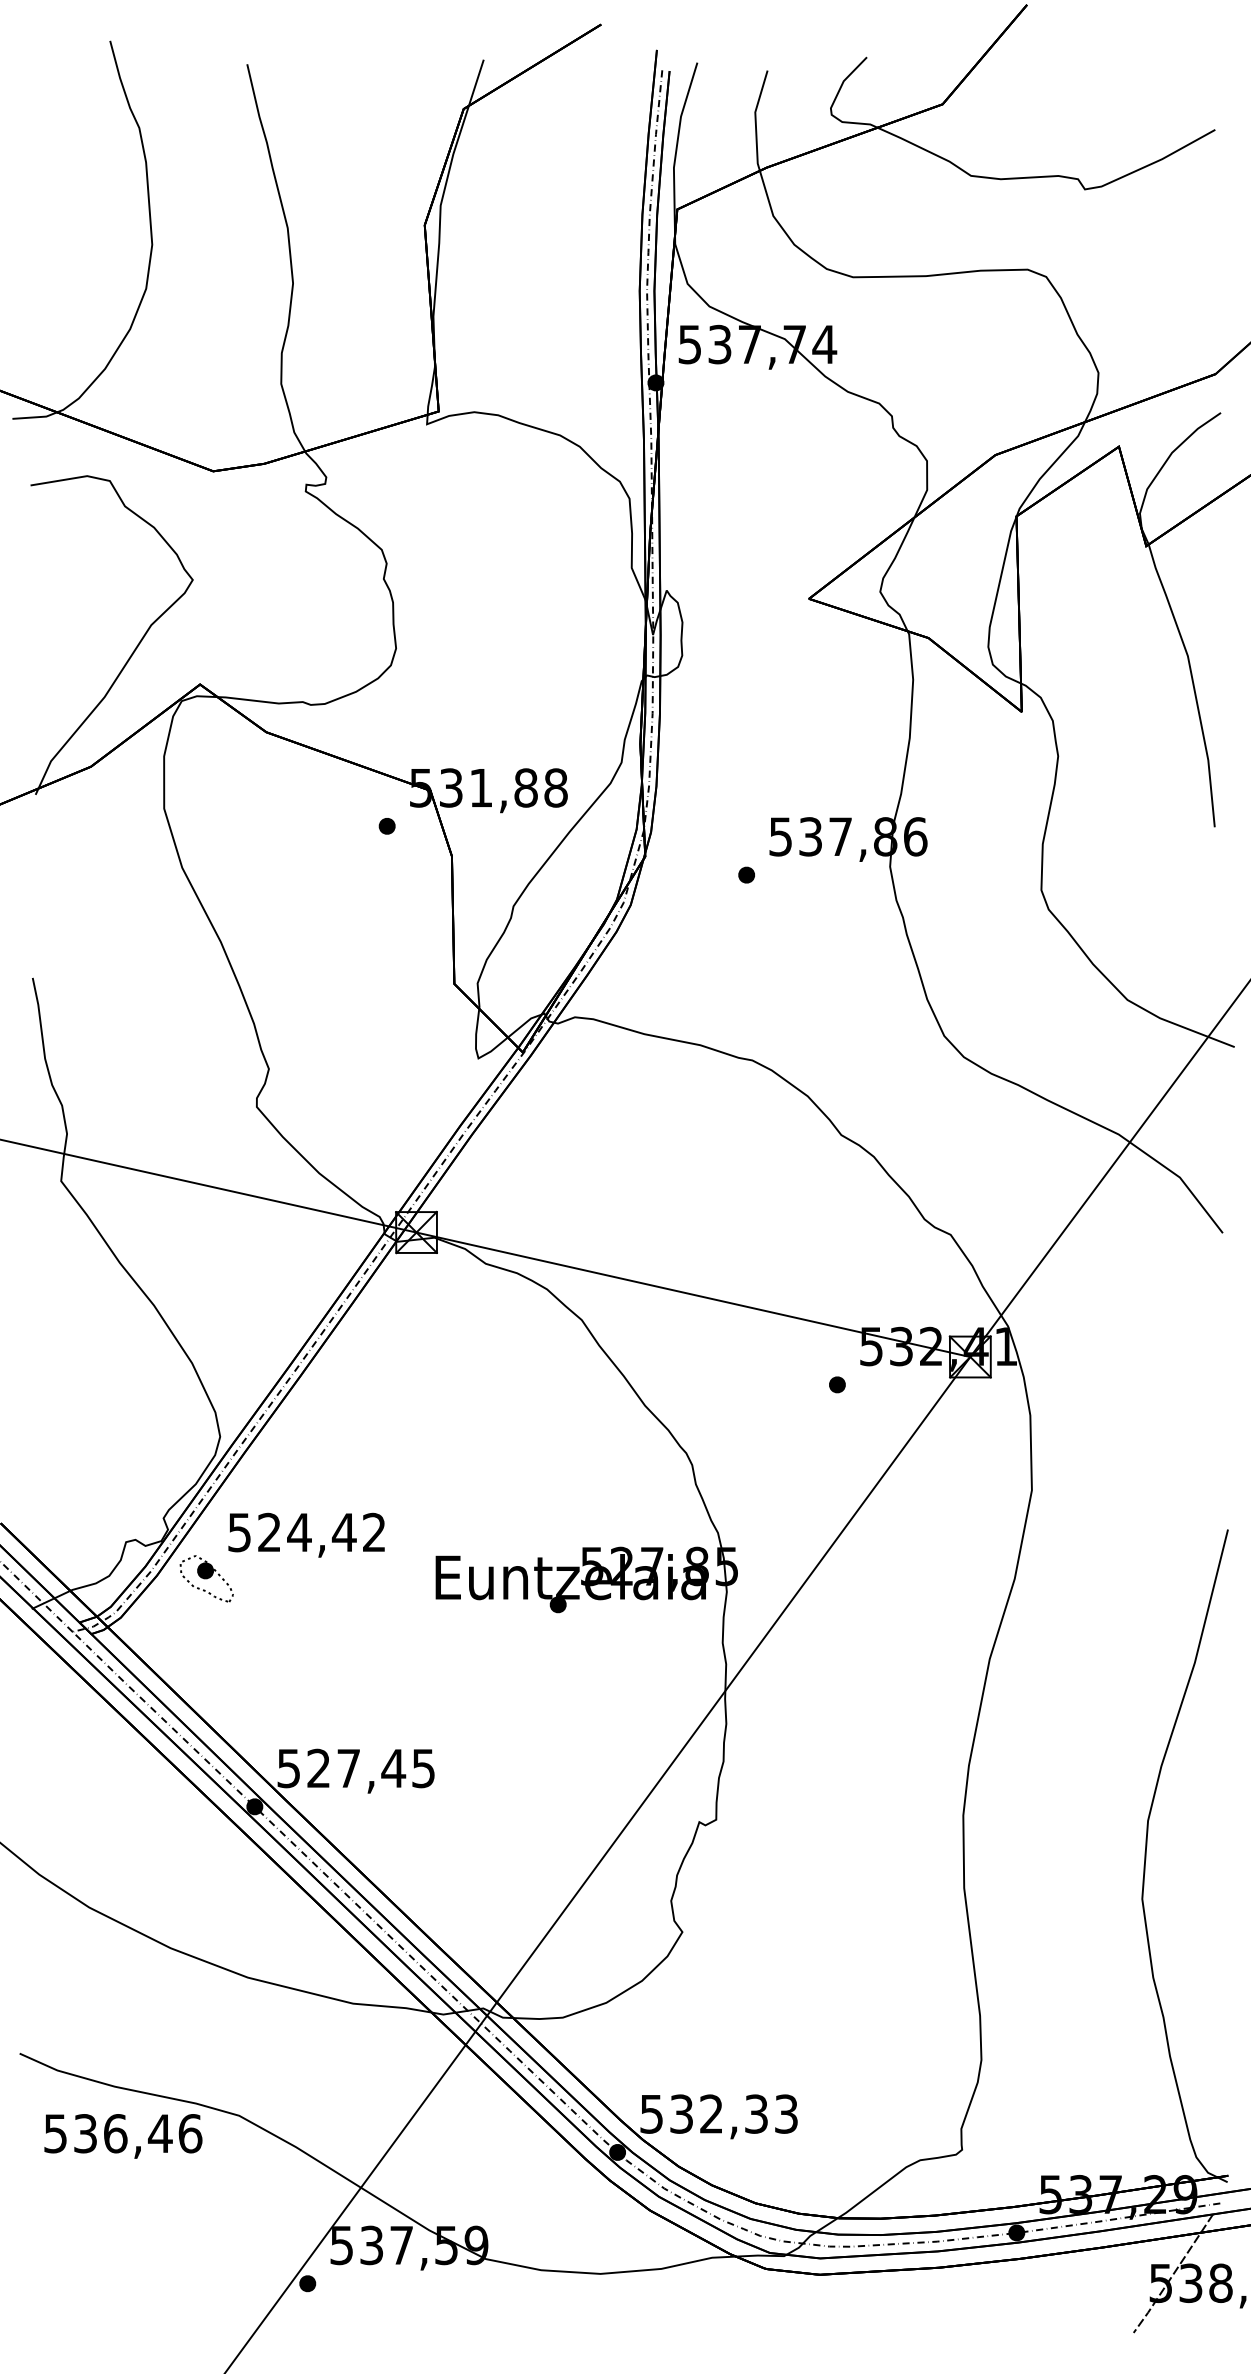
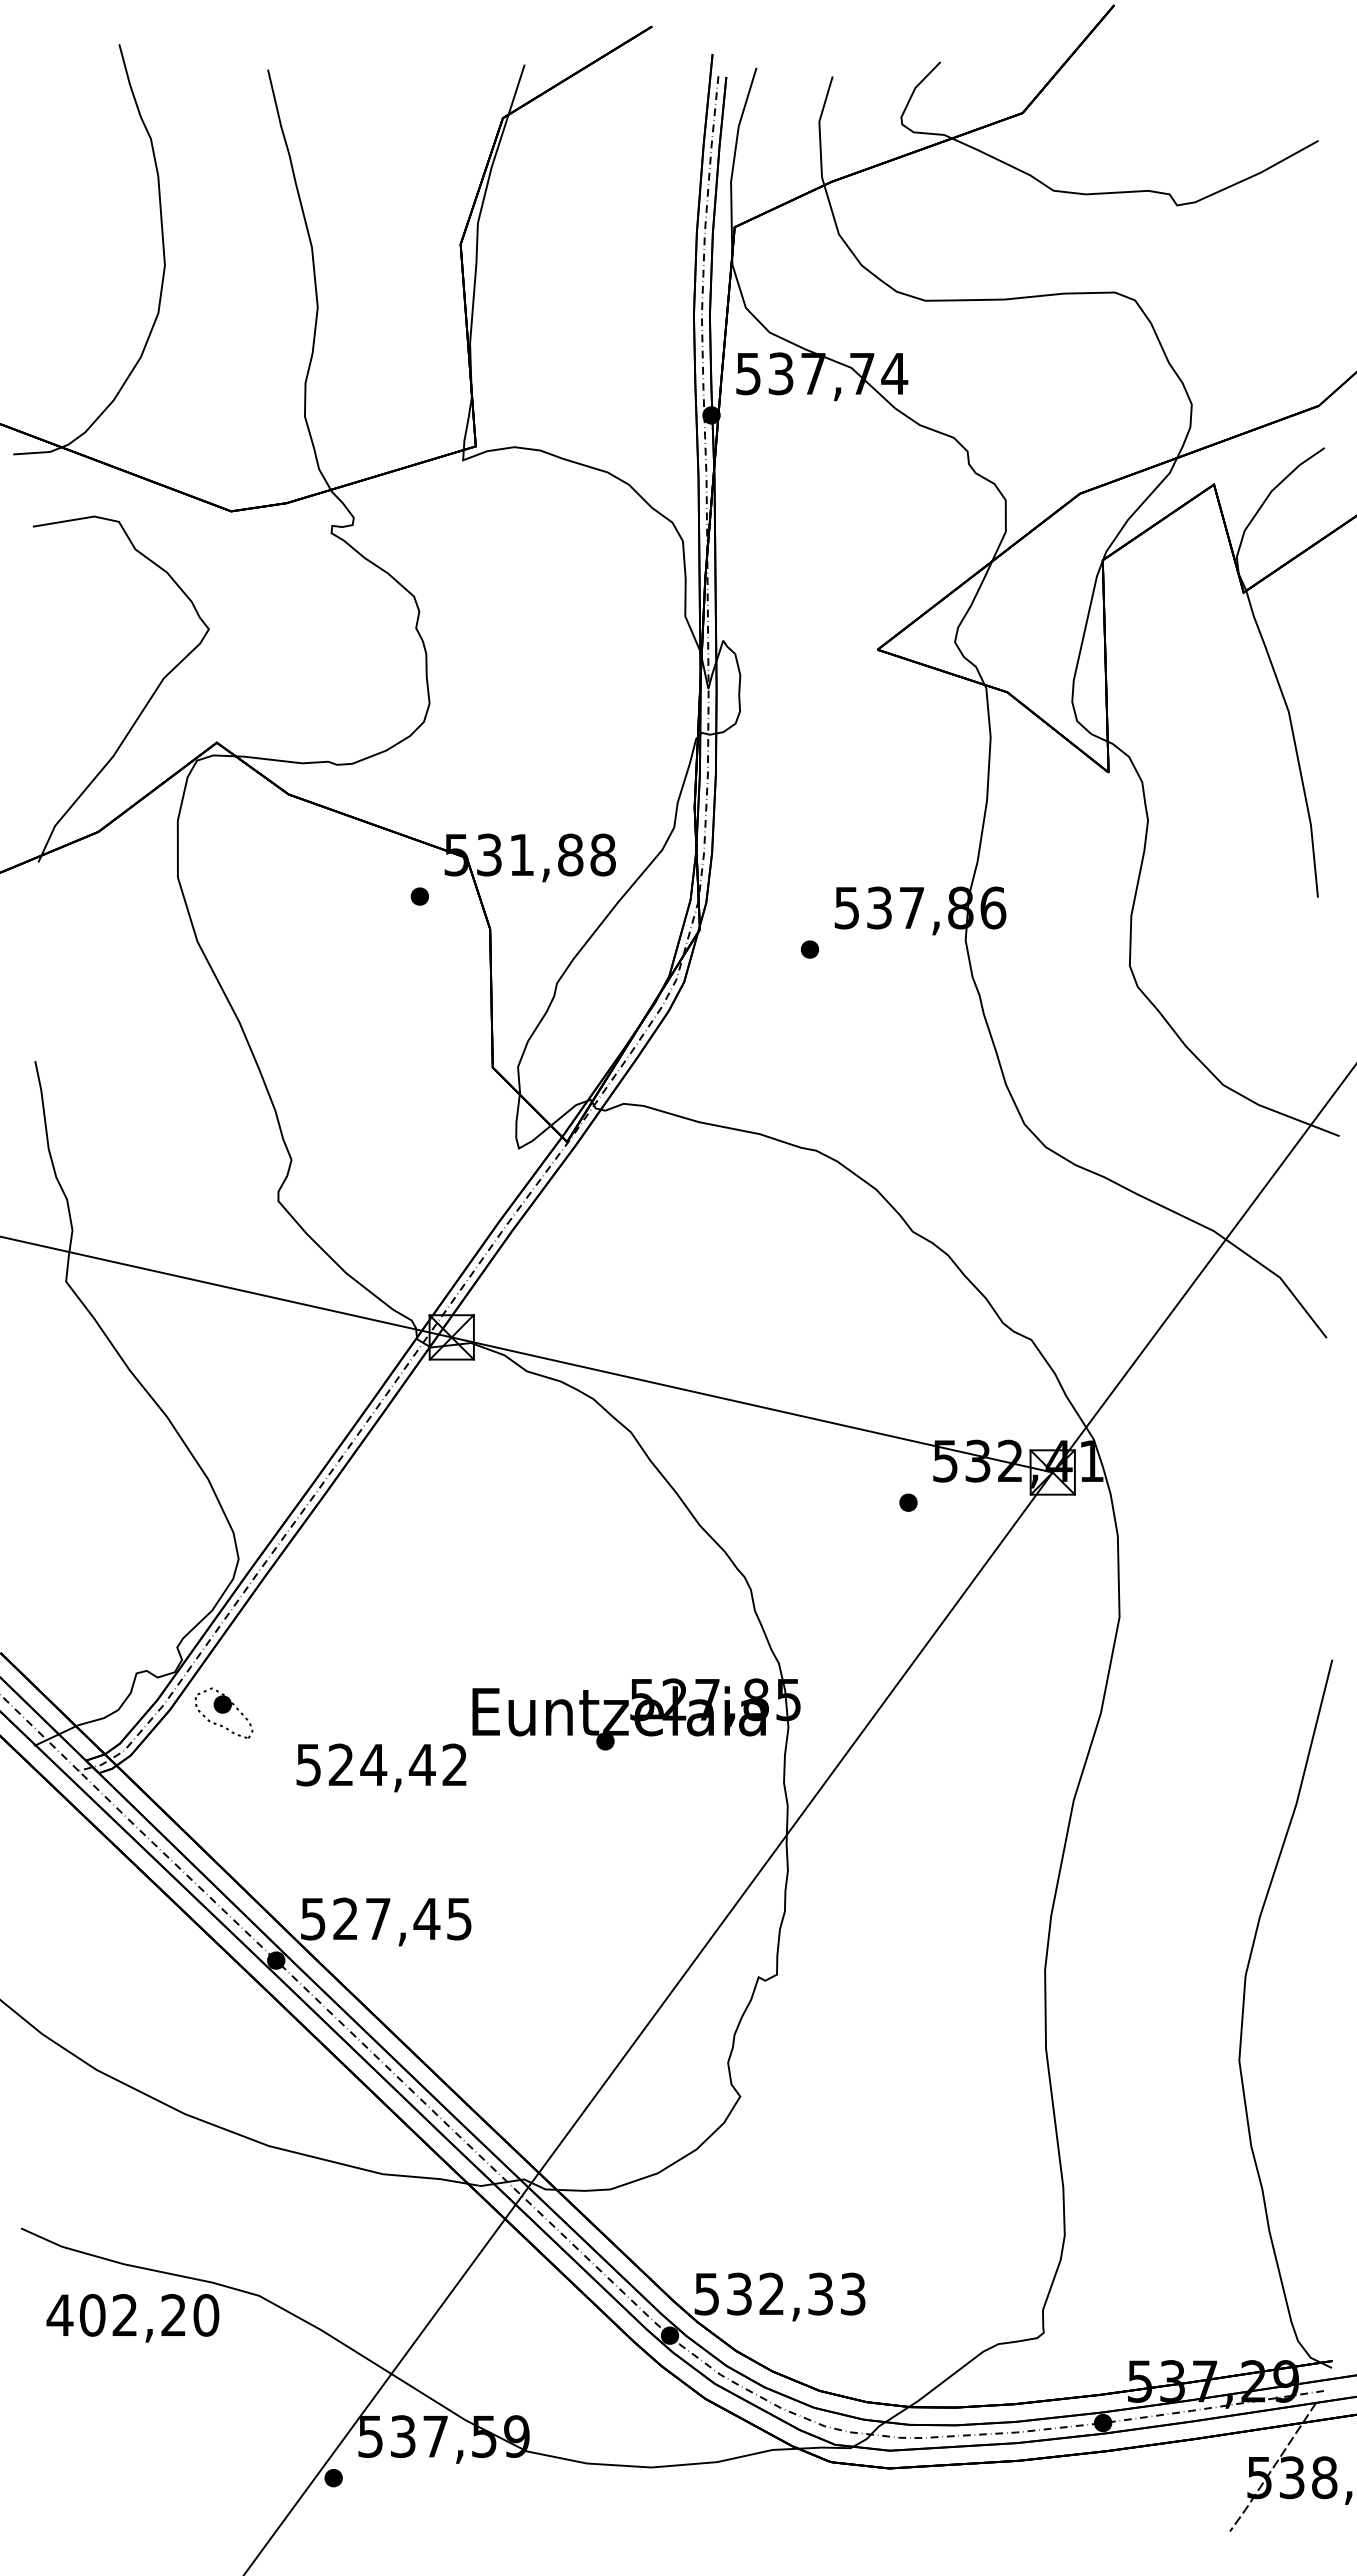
text: (306, 1534) -> (381, 1767), moved
text: (122, 2133) -> (132, 2315), 536,46 -> 402,20

